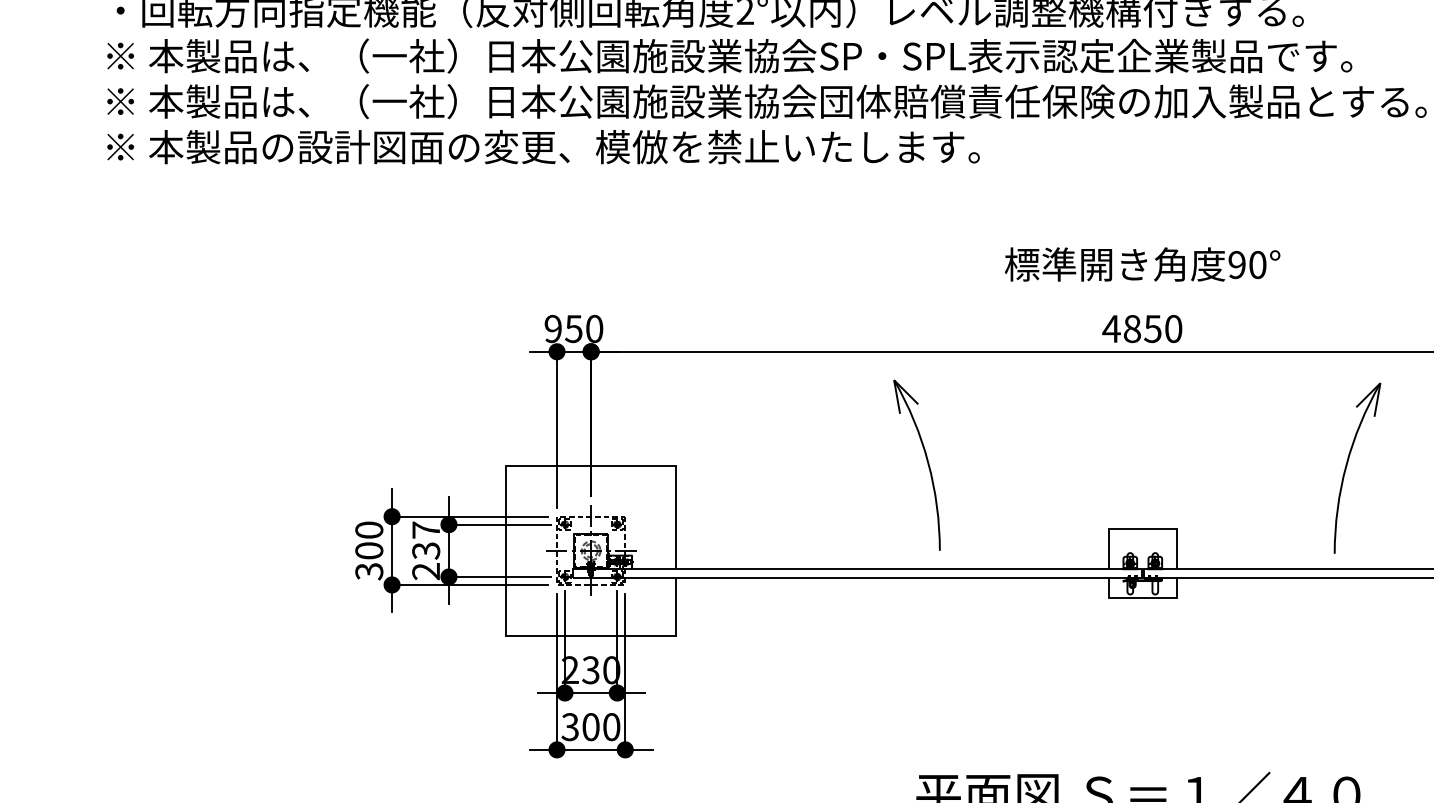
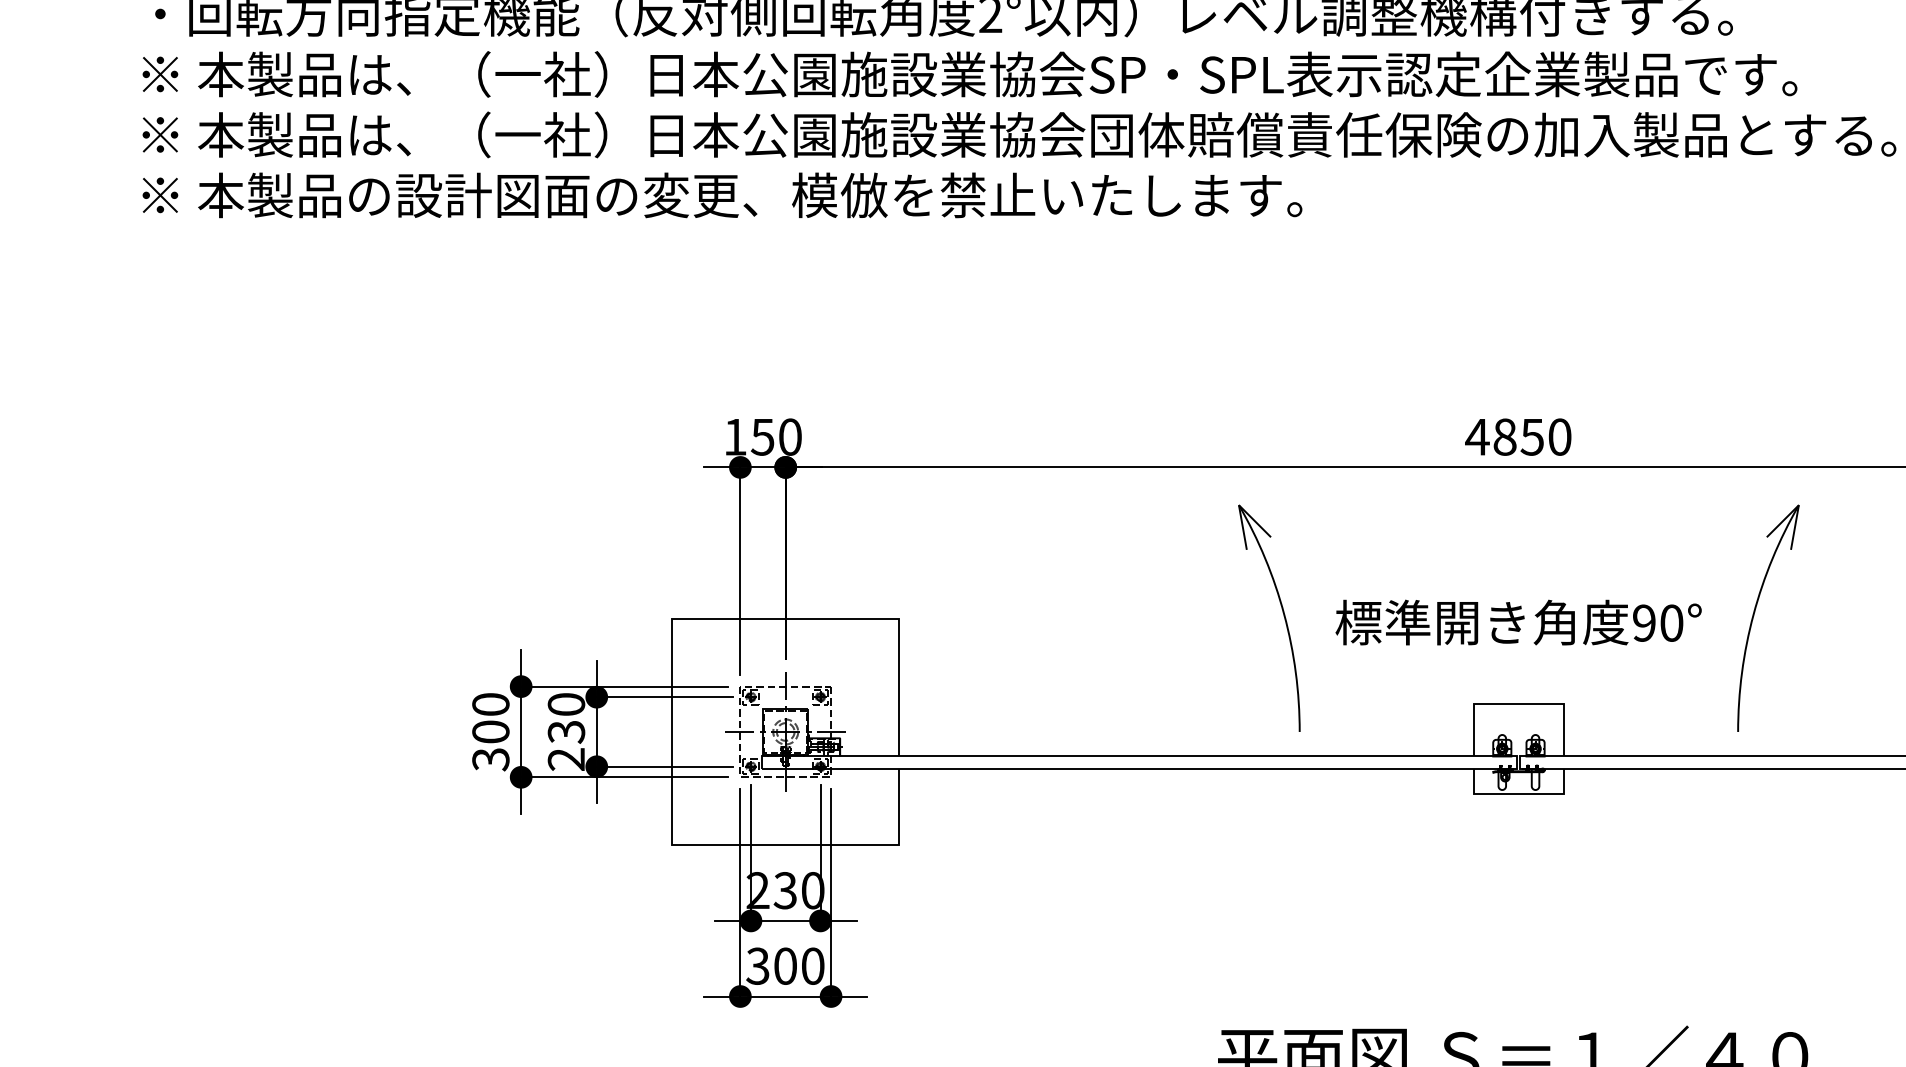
text: (1142, 264) -> (1518, 622), moved
text: (552, 329) -> (734, 437), 950 -> 150
part: (926, 461) -> (1281, 613), moved
part: (1347, 466) -> (1755, 615), moved
text: (426, 529) -> (566, 703), 237 -> 230

